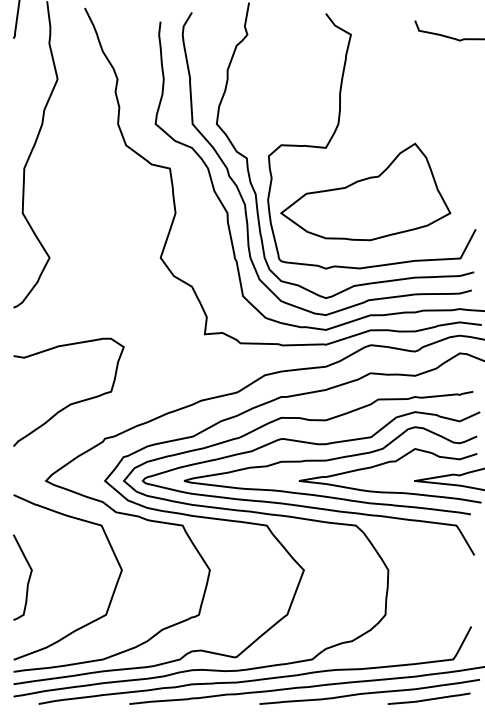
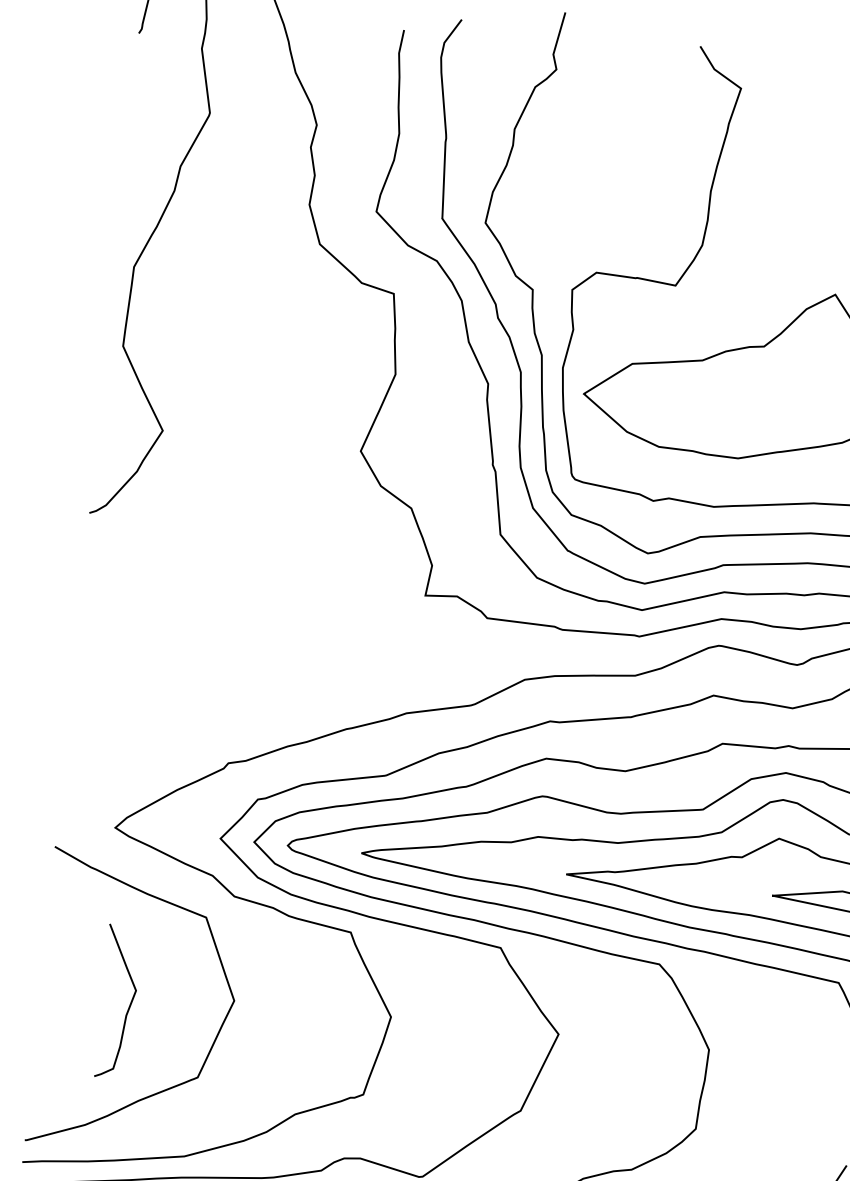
curve: (72, 402) -> (176, 692), removed
curve: (28, 578) -> (128, 1004), moved

